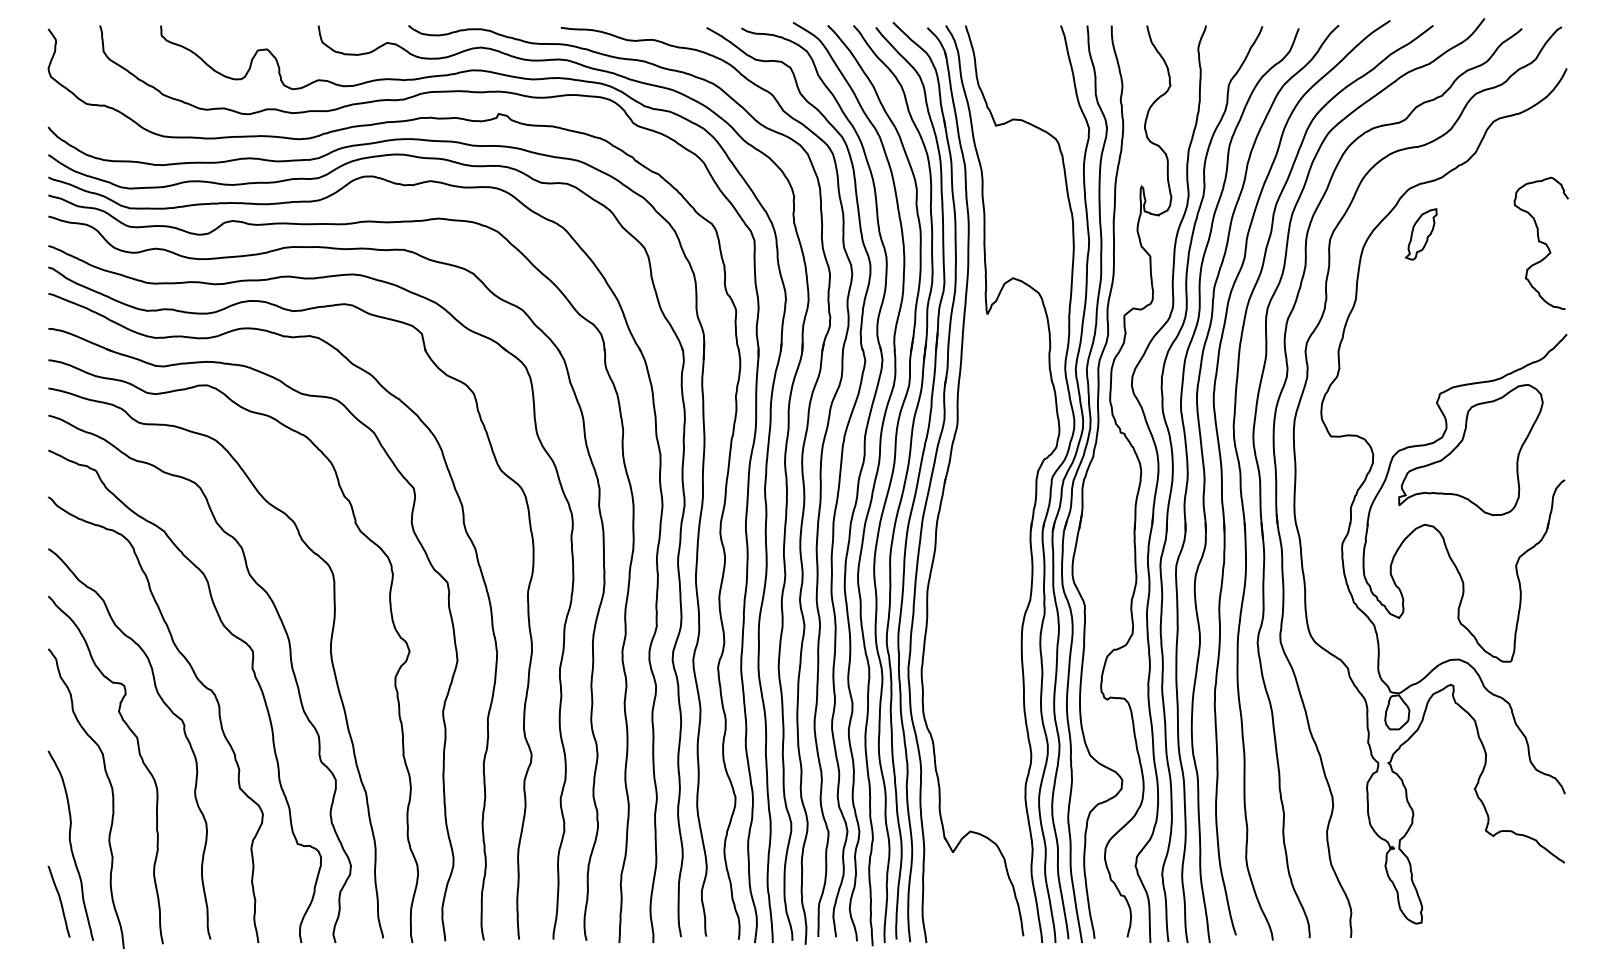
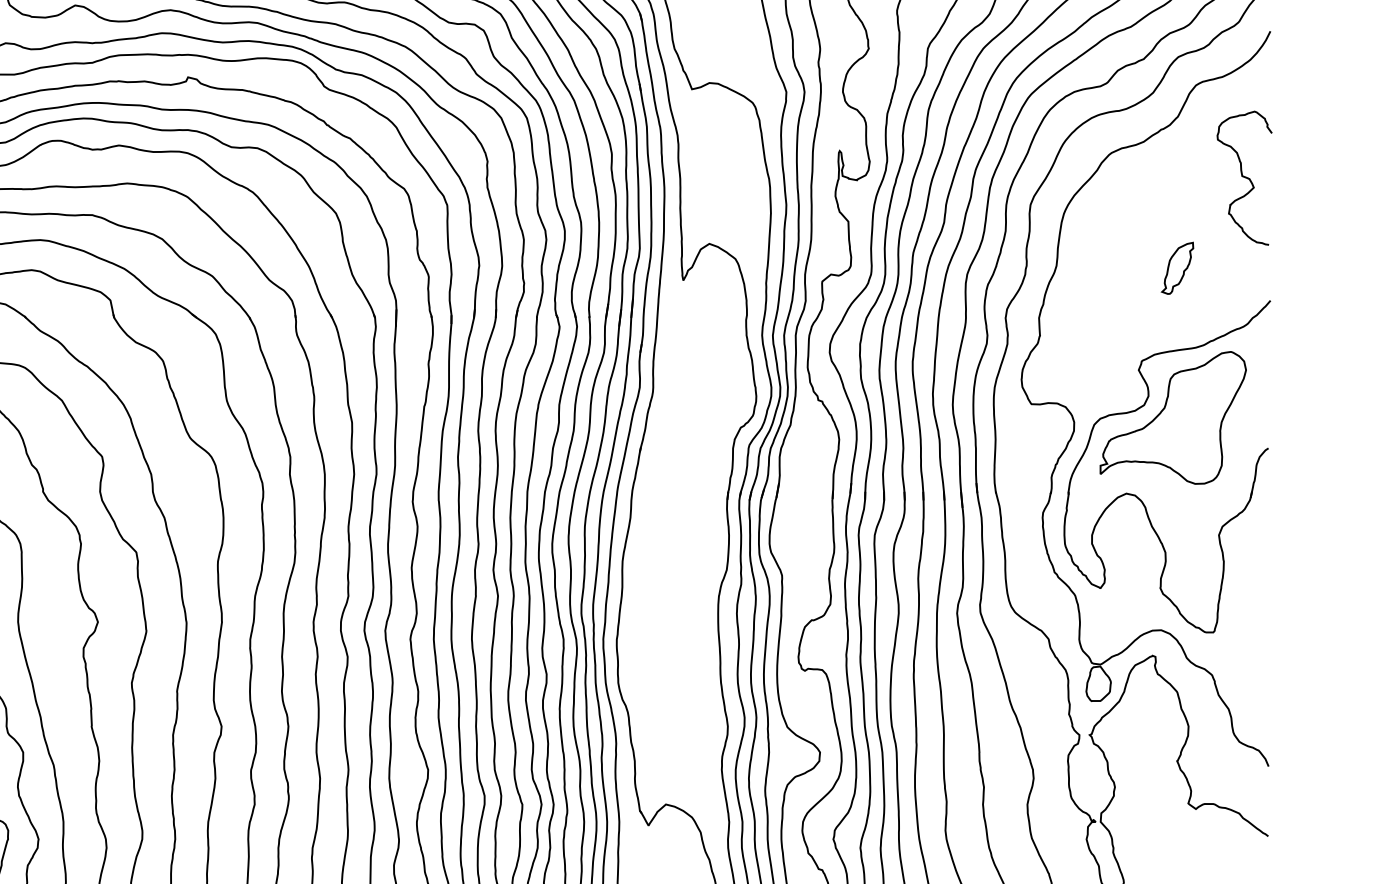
part: (1420, 234) -> (1176, 268), moved
curve: (1540, 242) -> (1243, 177), moved

